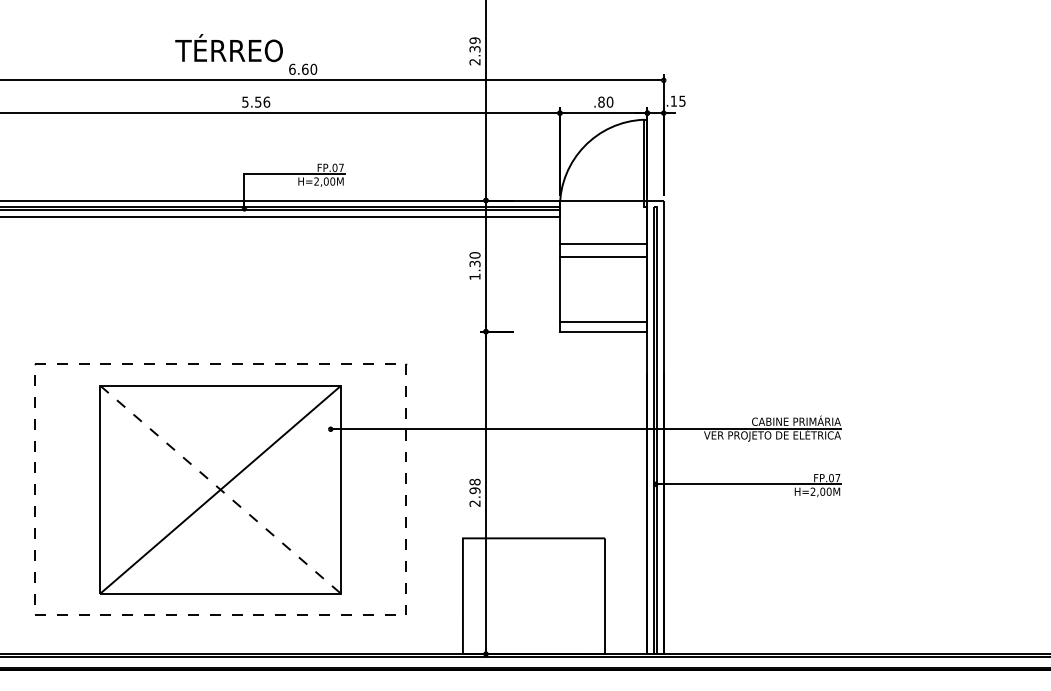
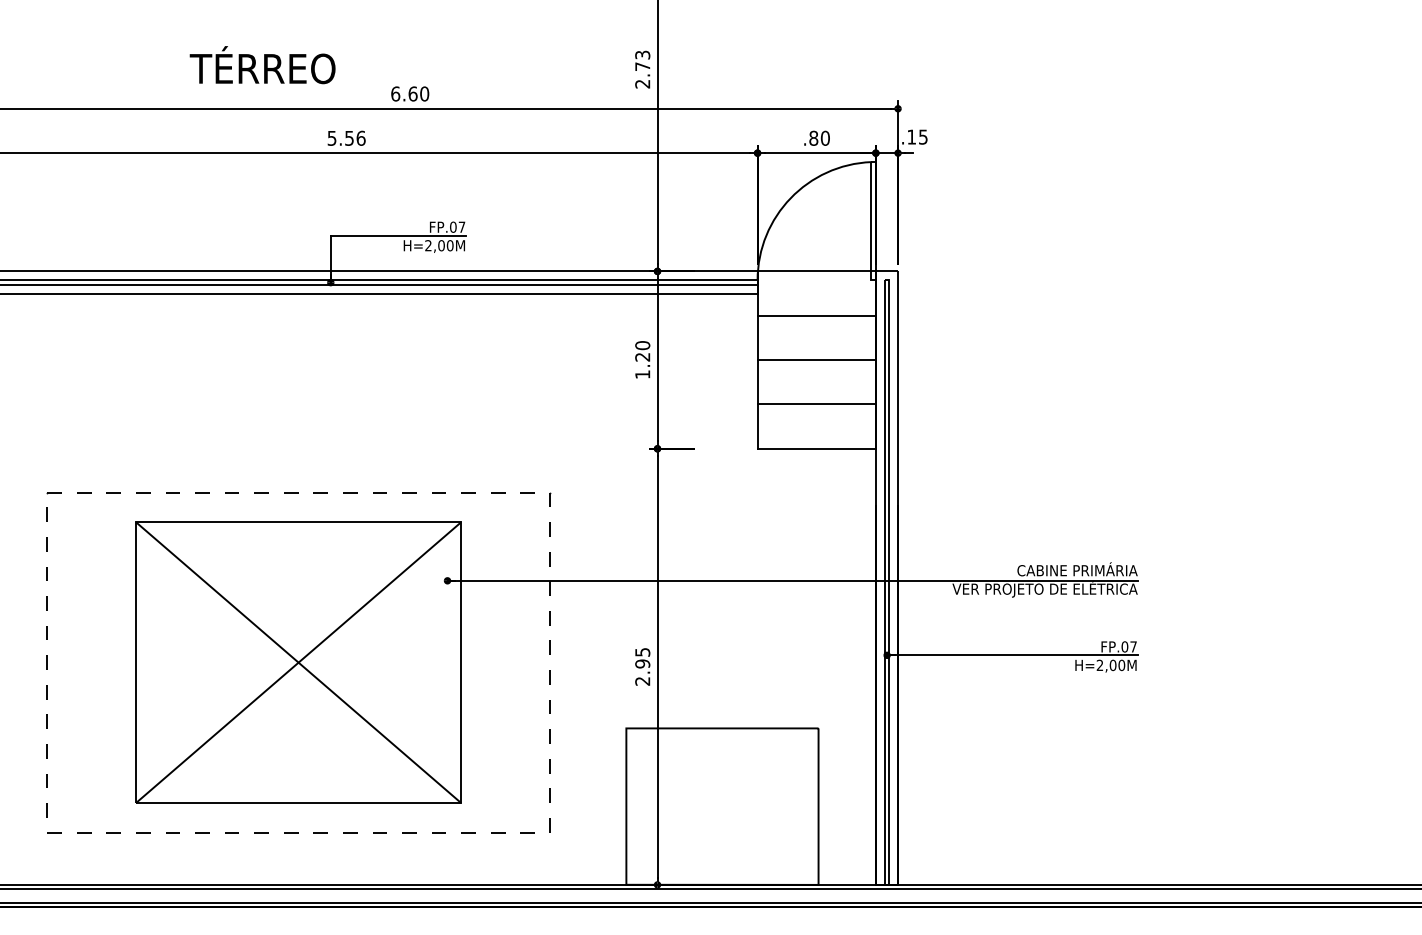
text: (474, 44) -> (642, 60), 2.39 -> 2.73
text: (228, 48) -> (261, 65), moved
line: (603, 244) -> (816, 360), moved
line: (603, 257) -> (816, 315), moved
text: (475, 263) -> (643, 356), 1.30 -> 1.20
line: (603, 321) -> (816, 403), moved
text: (474, 481) -> (642, 651), 2.98 -> 2.95
line: (220, 489) -> (298, 662), dashed -> solid

